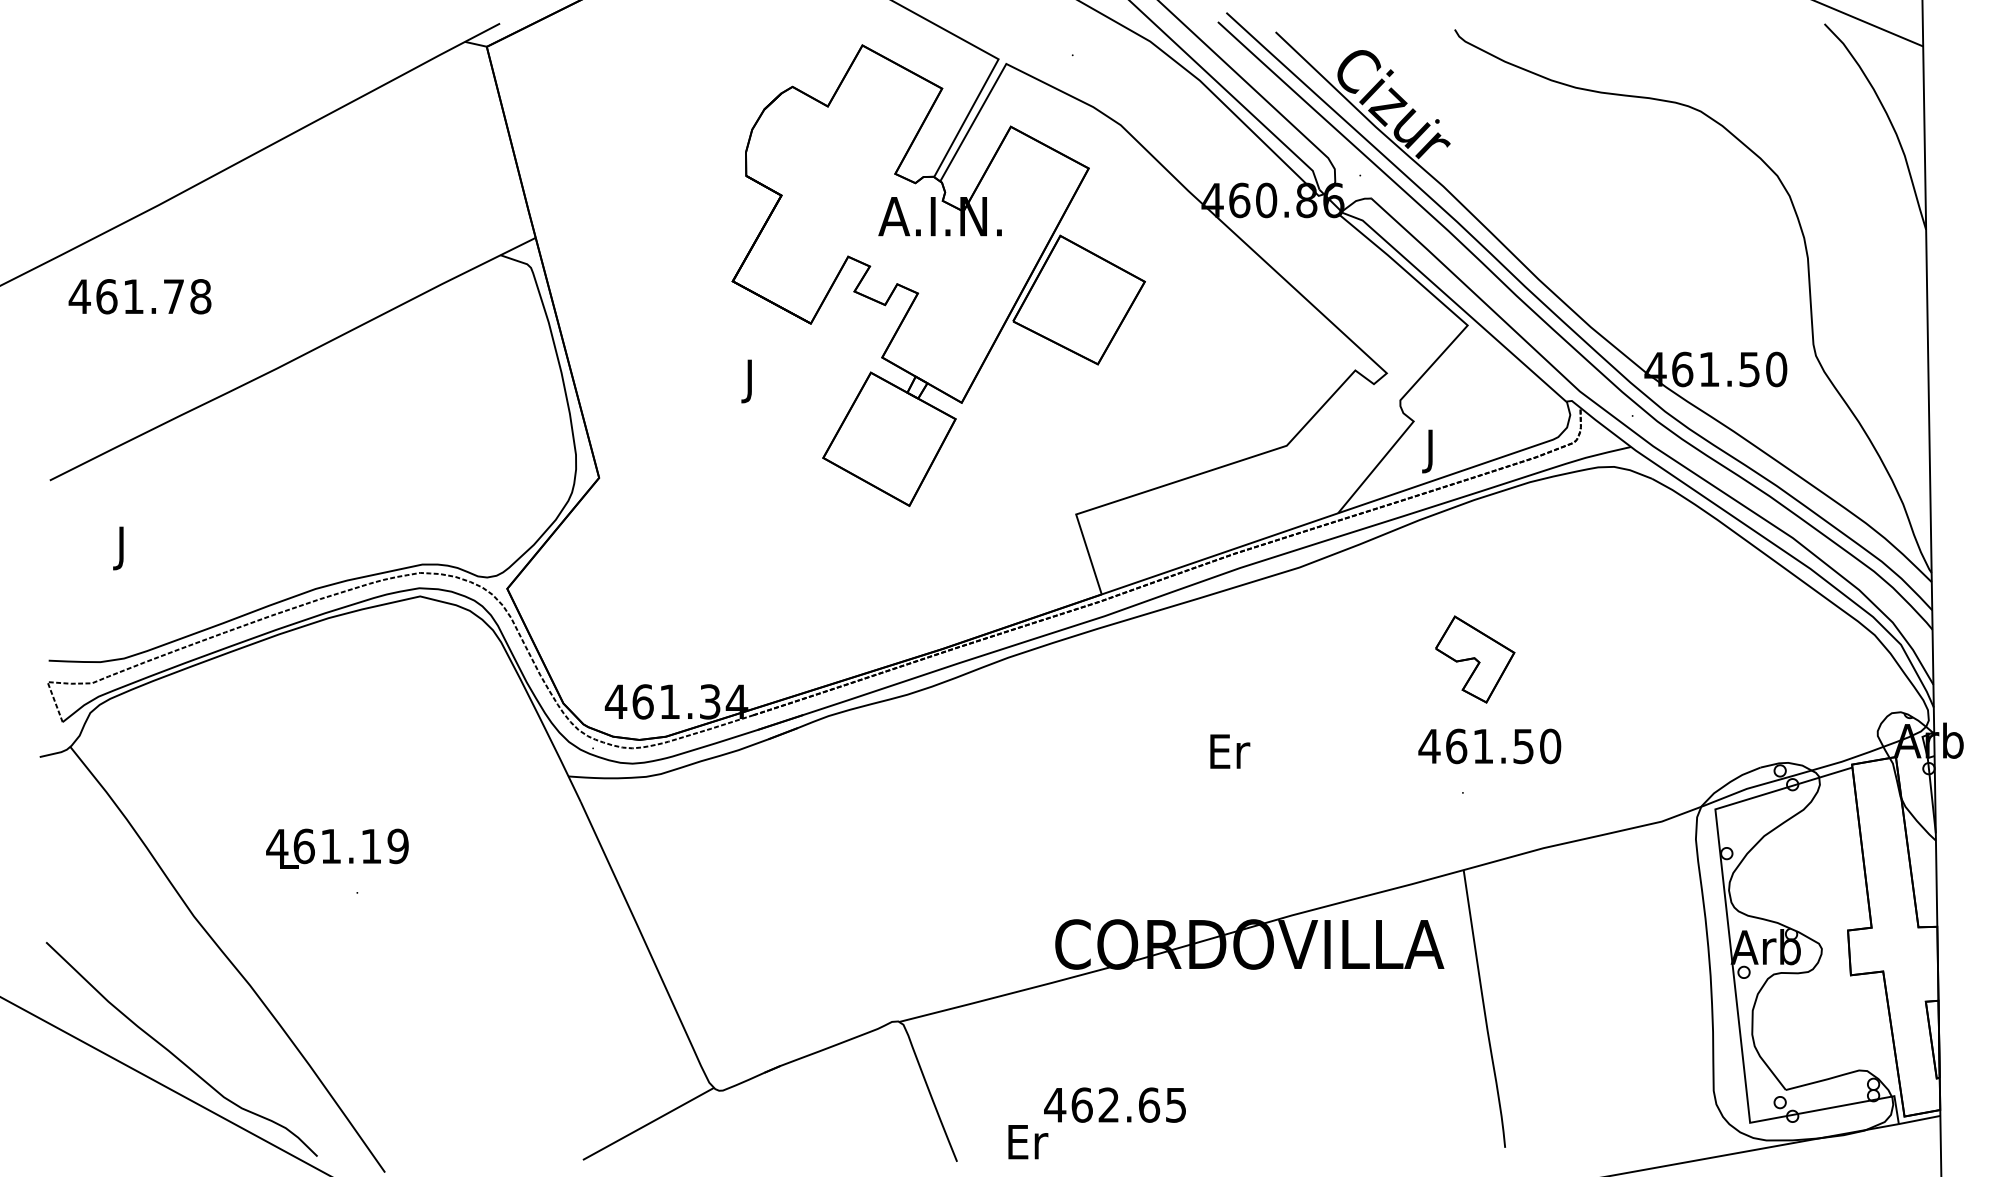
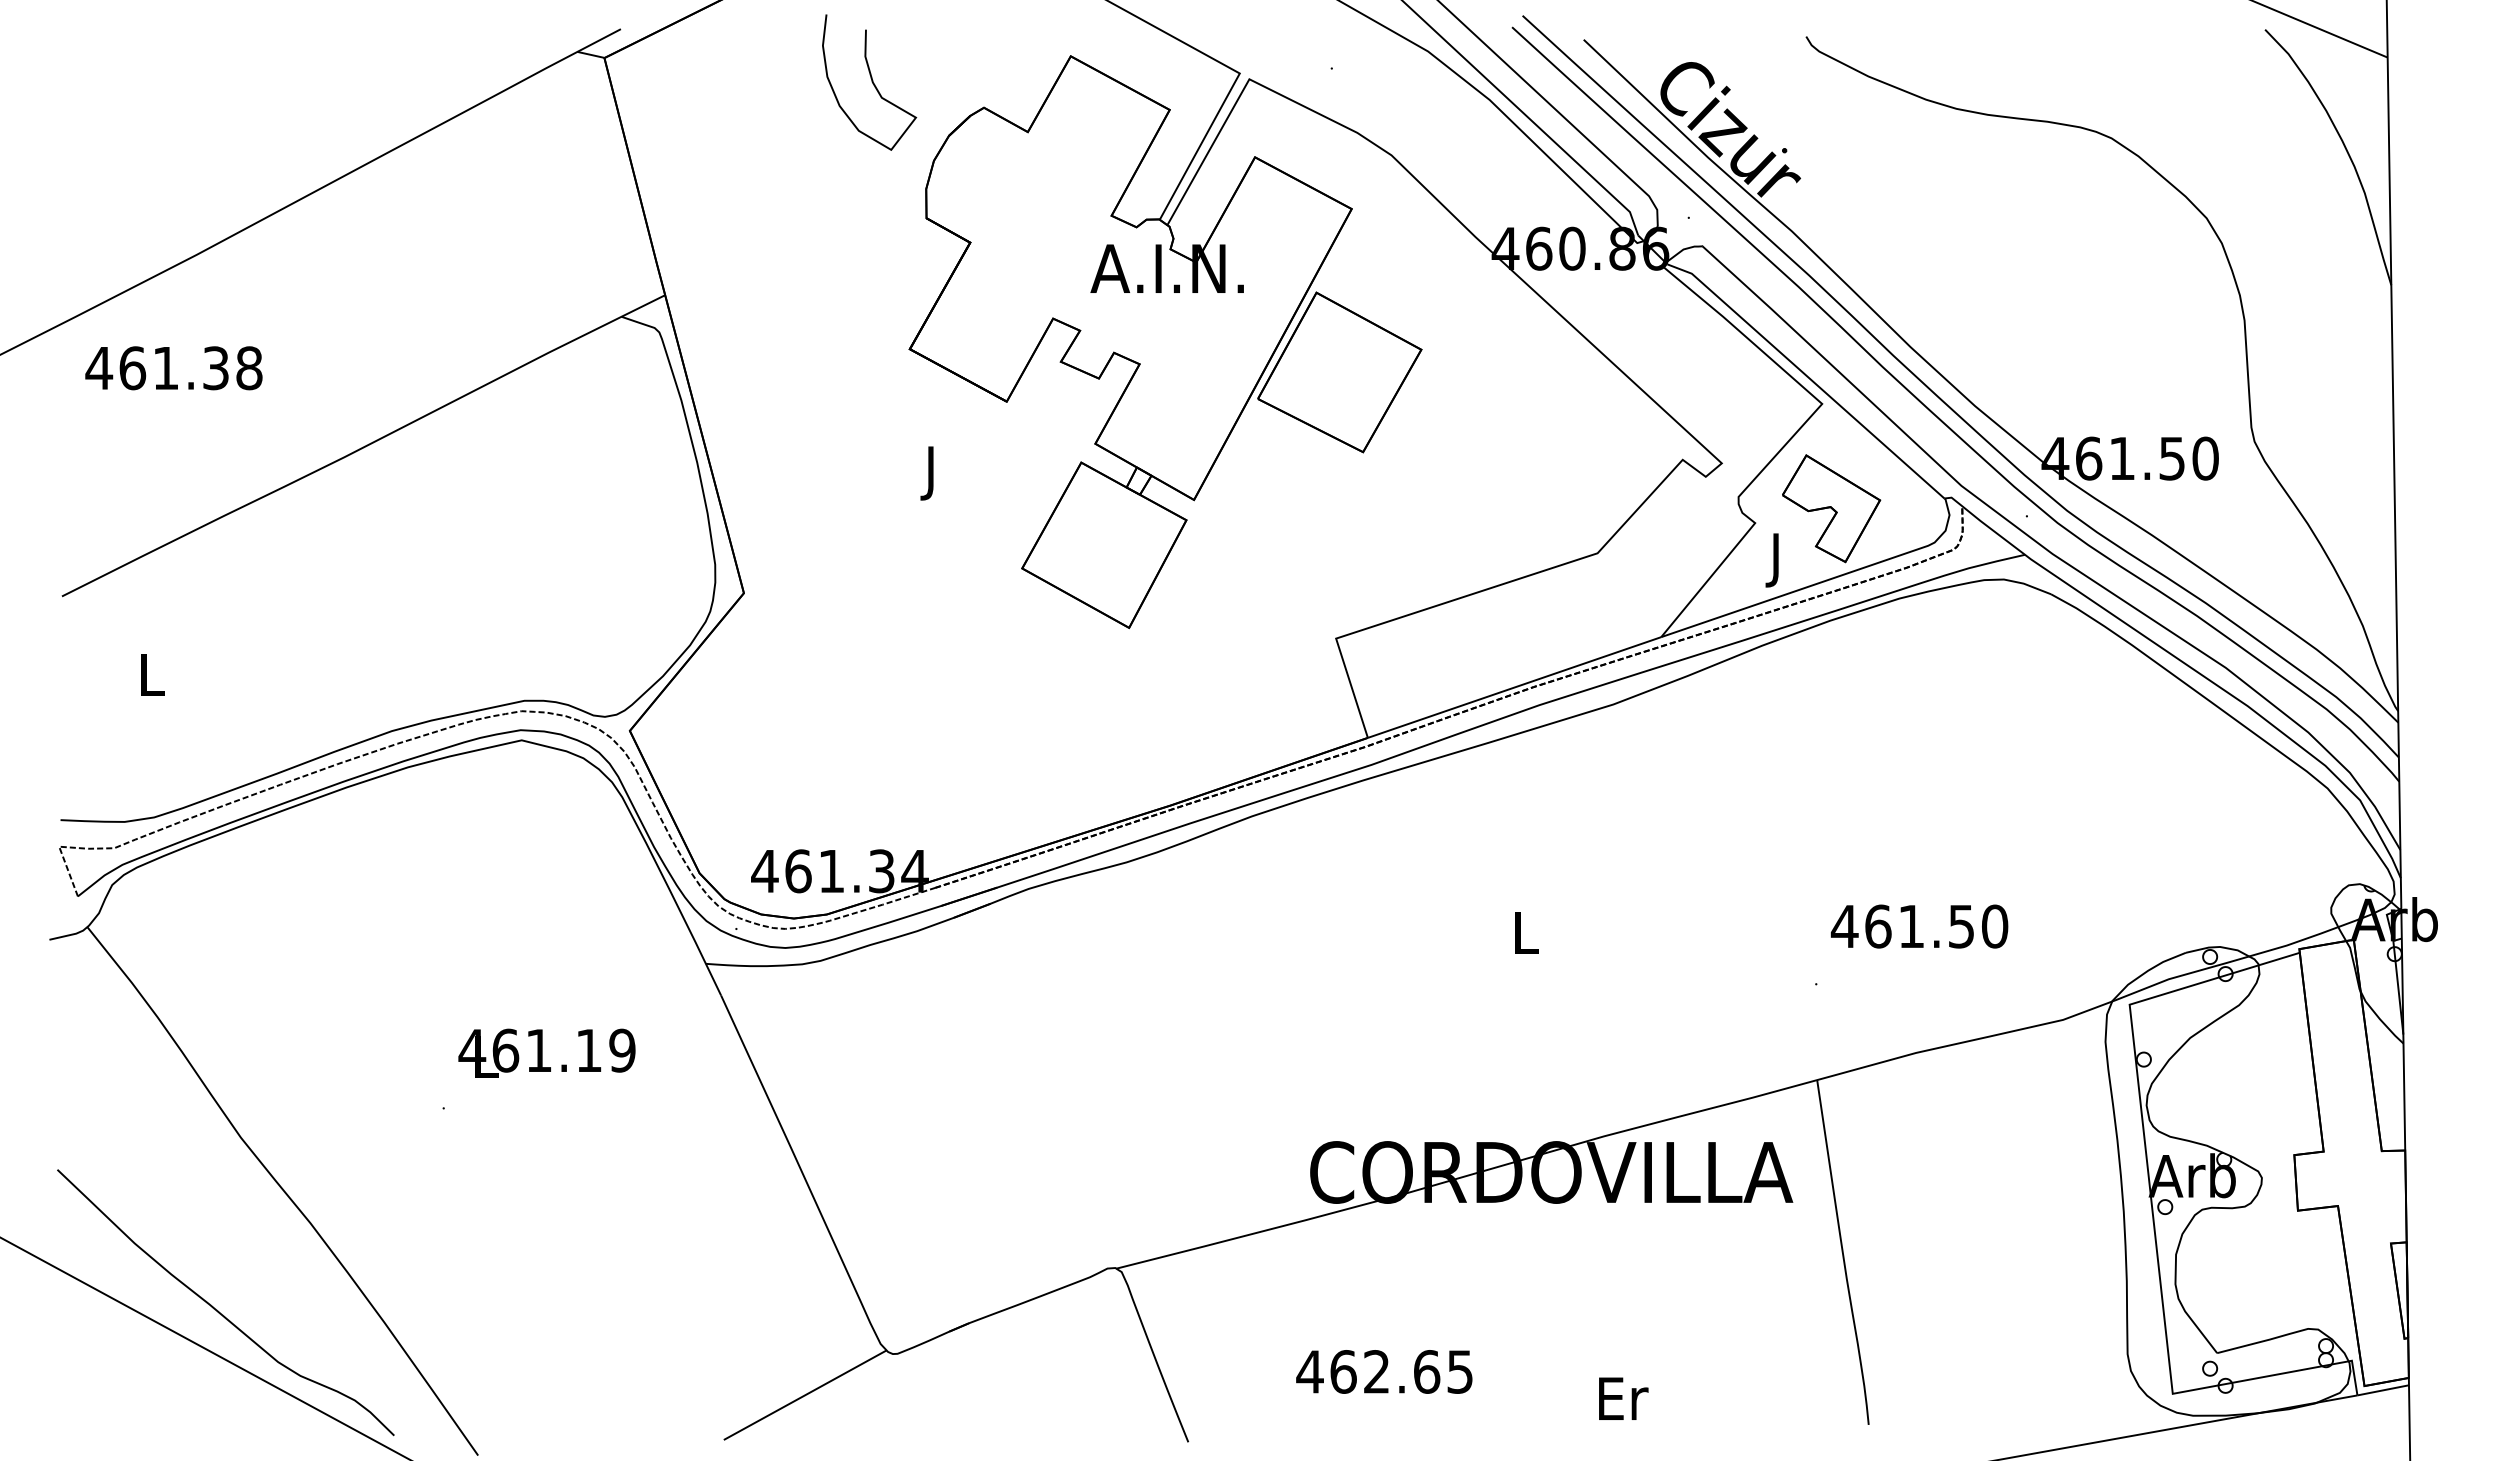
curve: (701, 65) -> (871, 81), added
text: (173, 296) -> (215, 368), 461.78 -> 461.38
text: (122, 548) -> (152, 680), J -> L
part: (1475, 659) -> (1831, 508), moved
text: (1489, 746) -> (1919, 926), moved
text: (1230, 751) -> (1527, 932), Er -> L
text: (337, 847) -> (546, 1052), moved
text: (1028, 1141) -> (1623, 1398), moved

